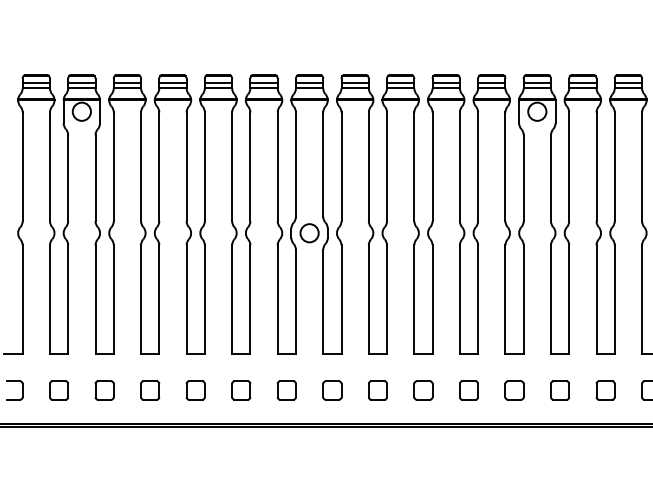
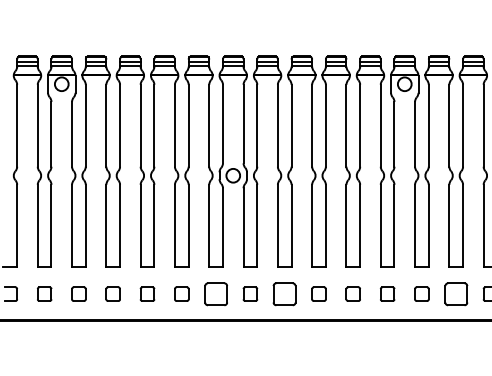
part: (285, 389) -> (215, 293), size x1.6
part: (377, 389) -> (284, 293), size x1.6
part: (604, 389) -> (455, 293), size x1.6

